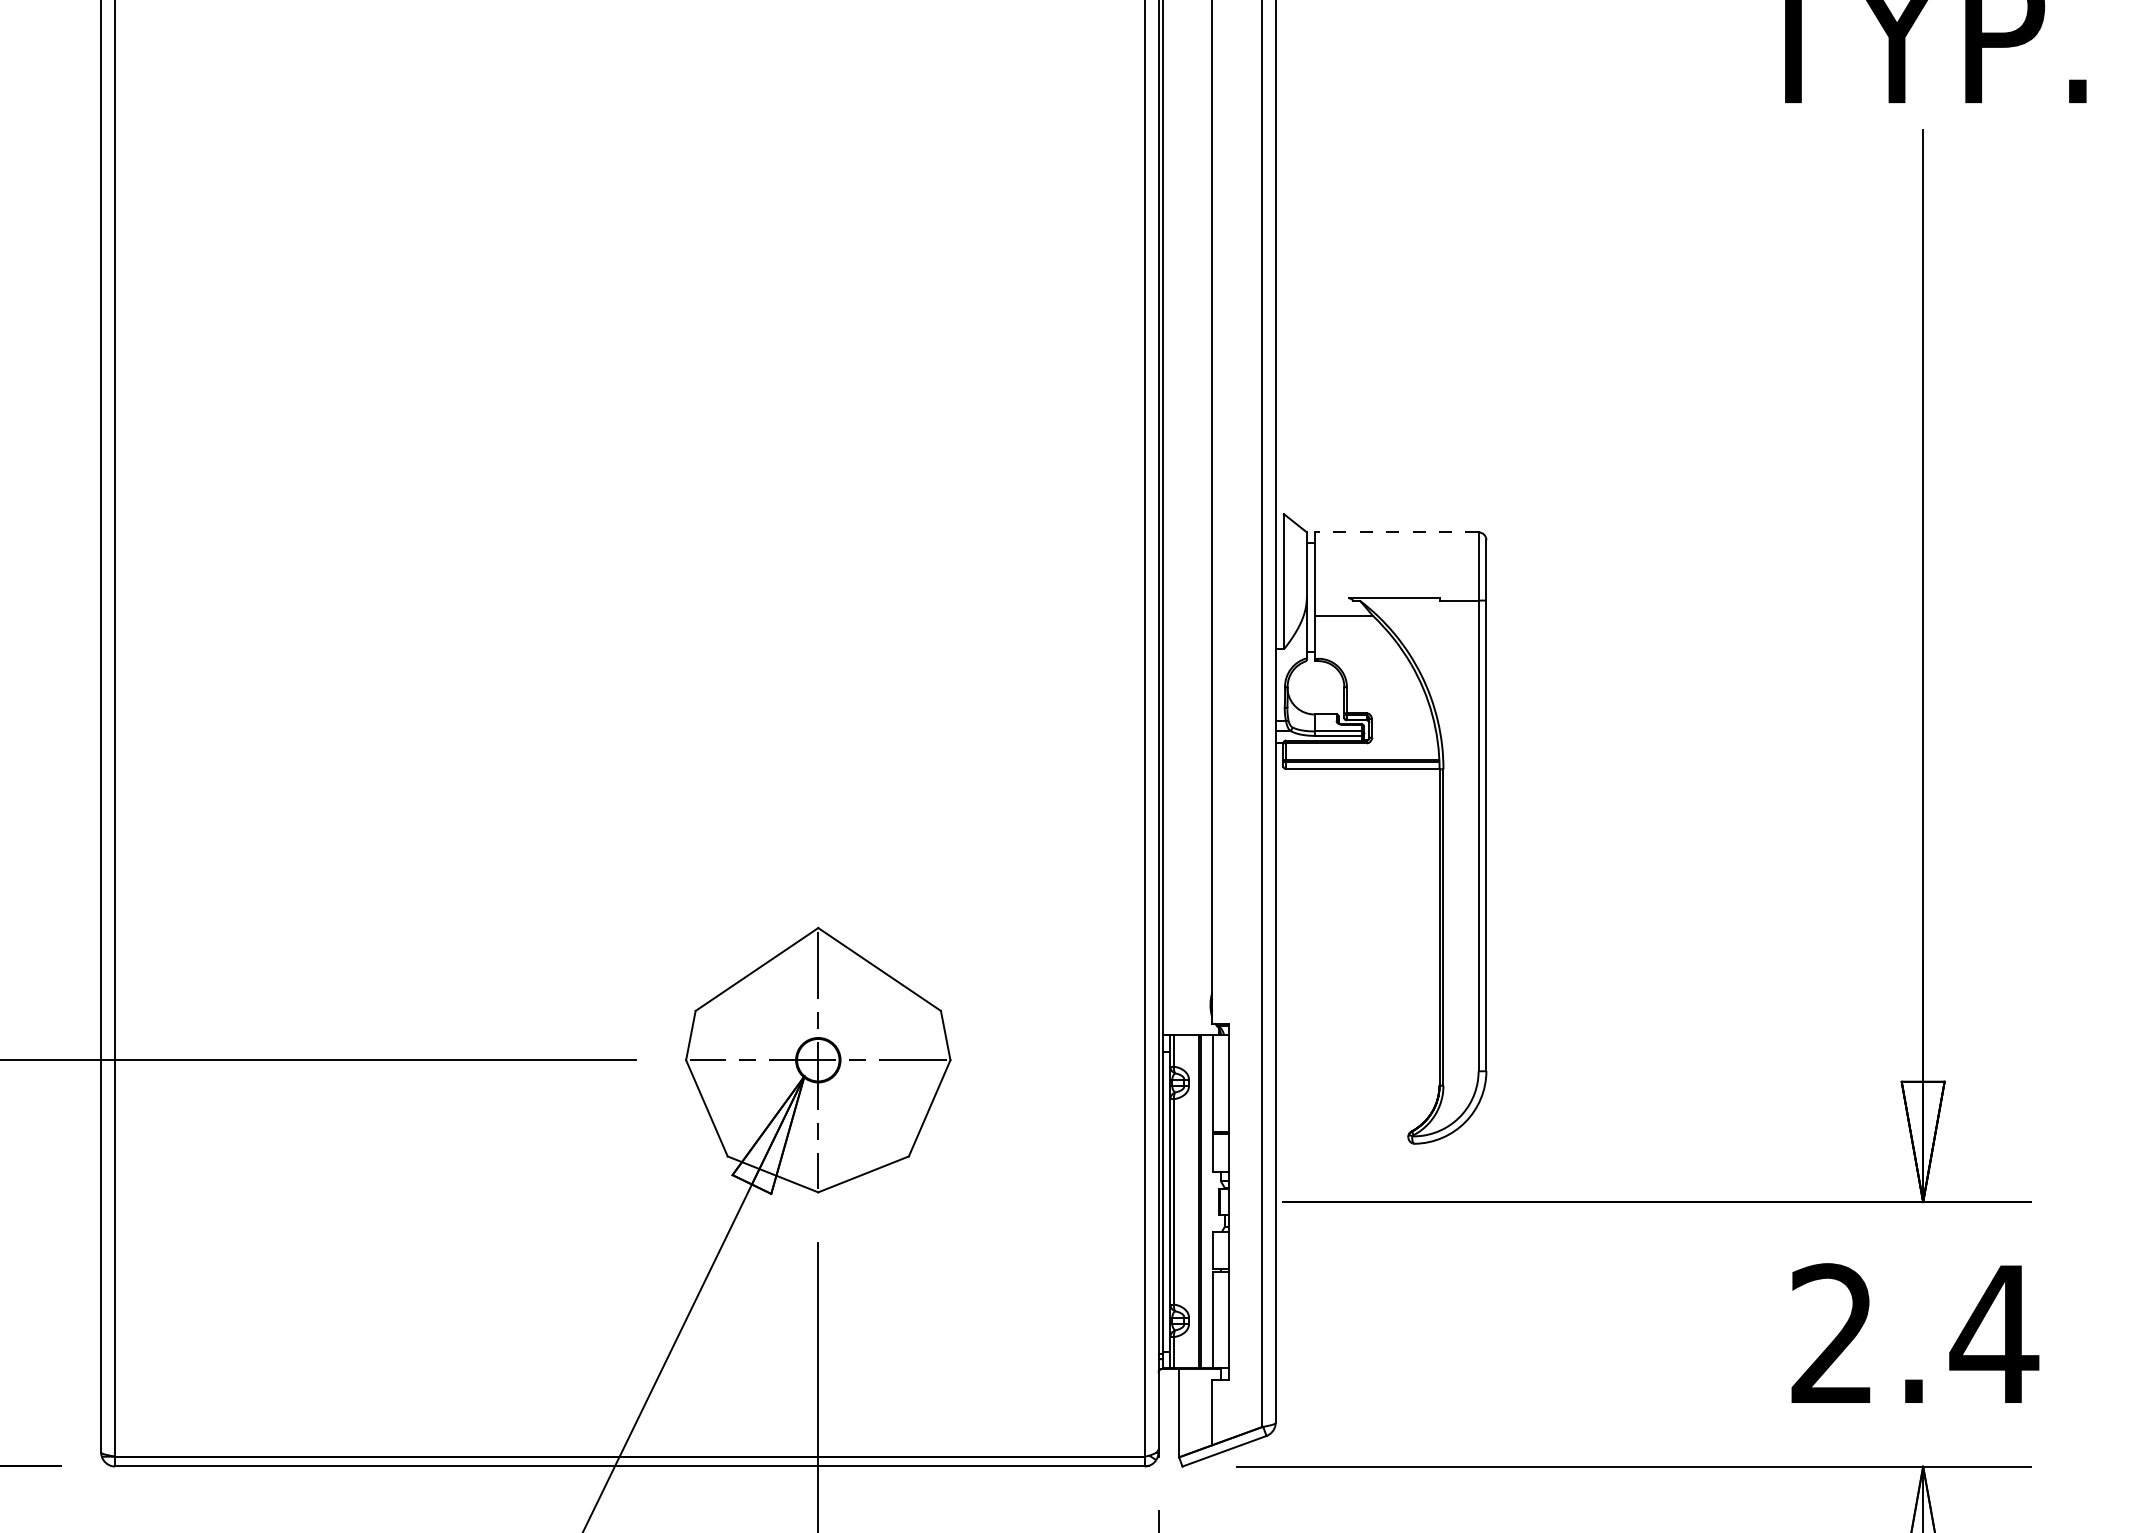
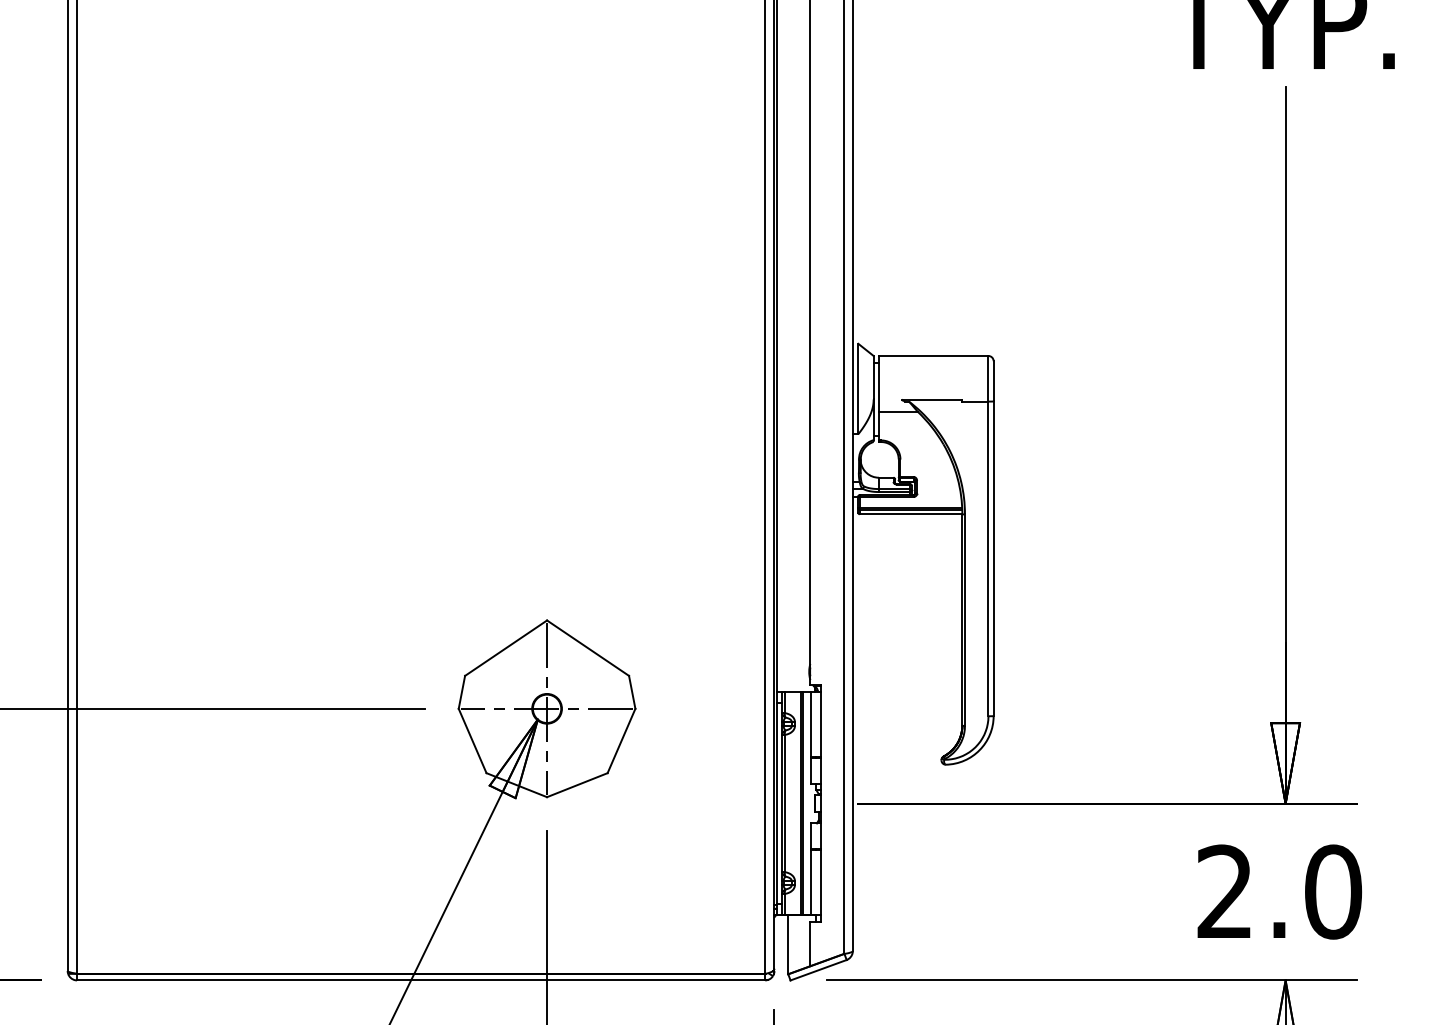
line: (1396, 533) -> (933, 356), dashed -> solid
text: (1994, 1333) -> (1333, 891), 2.4 -> 2.0

